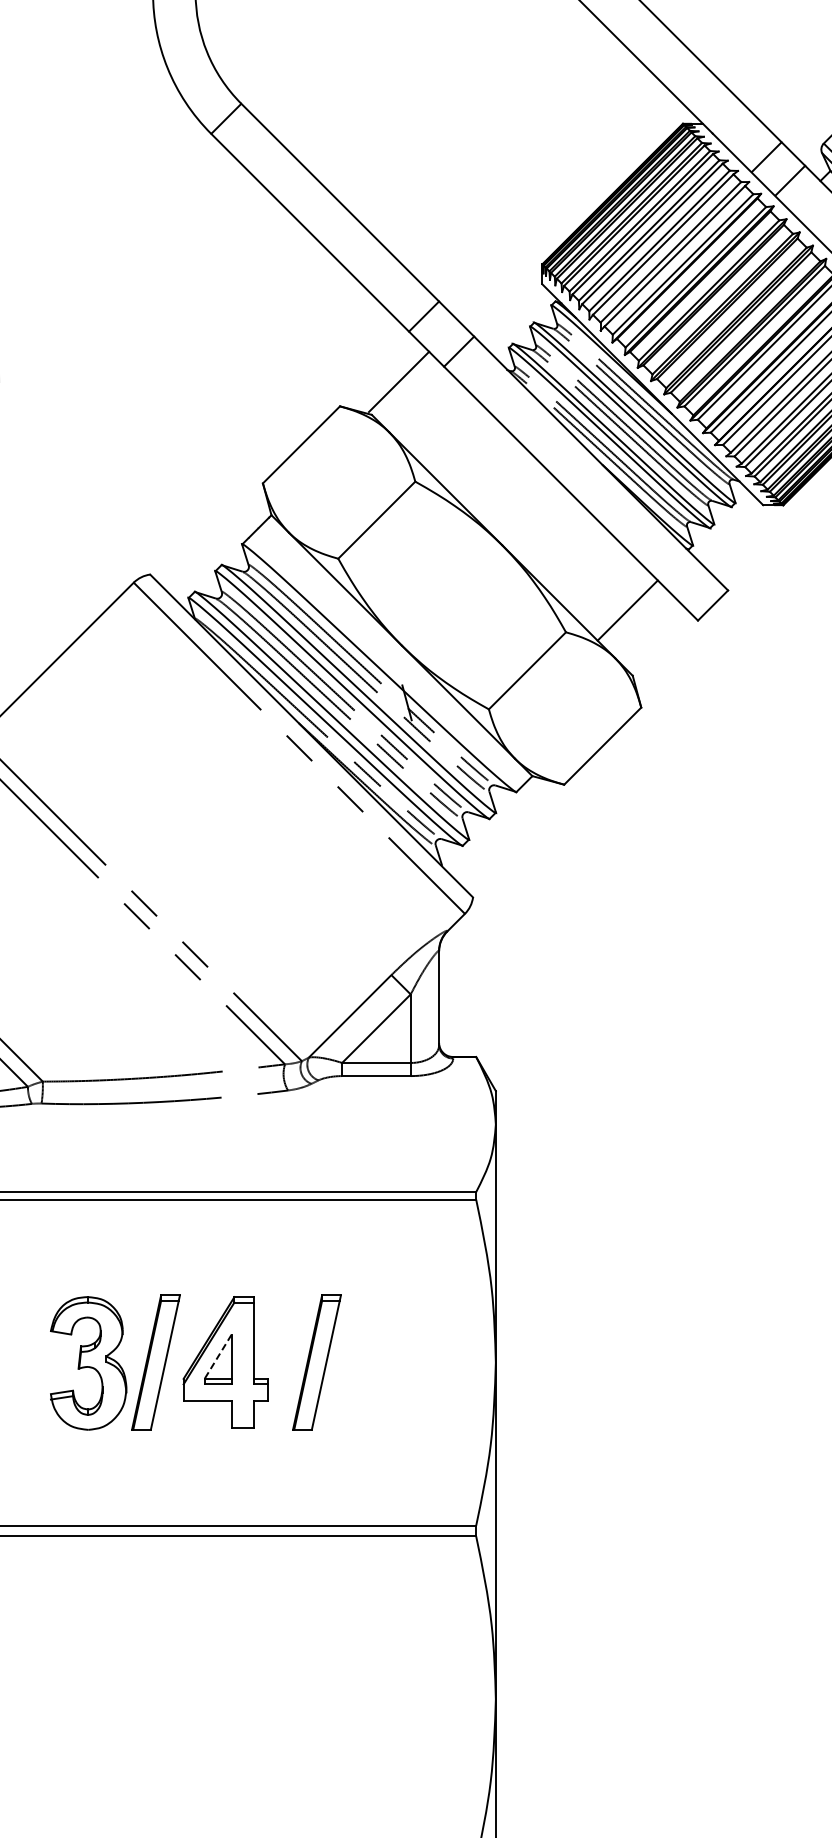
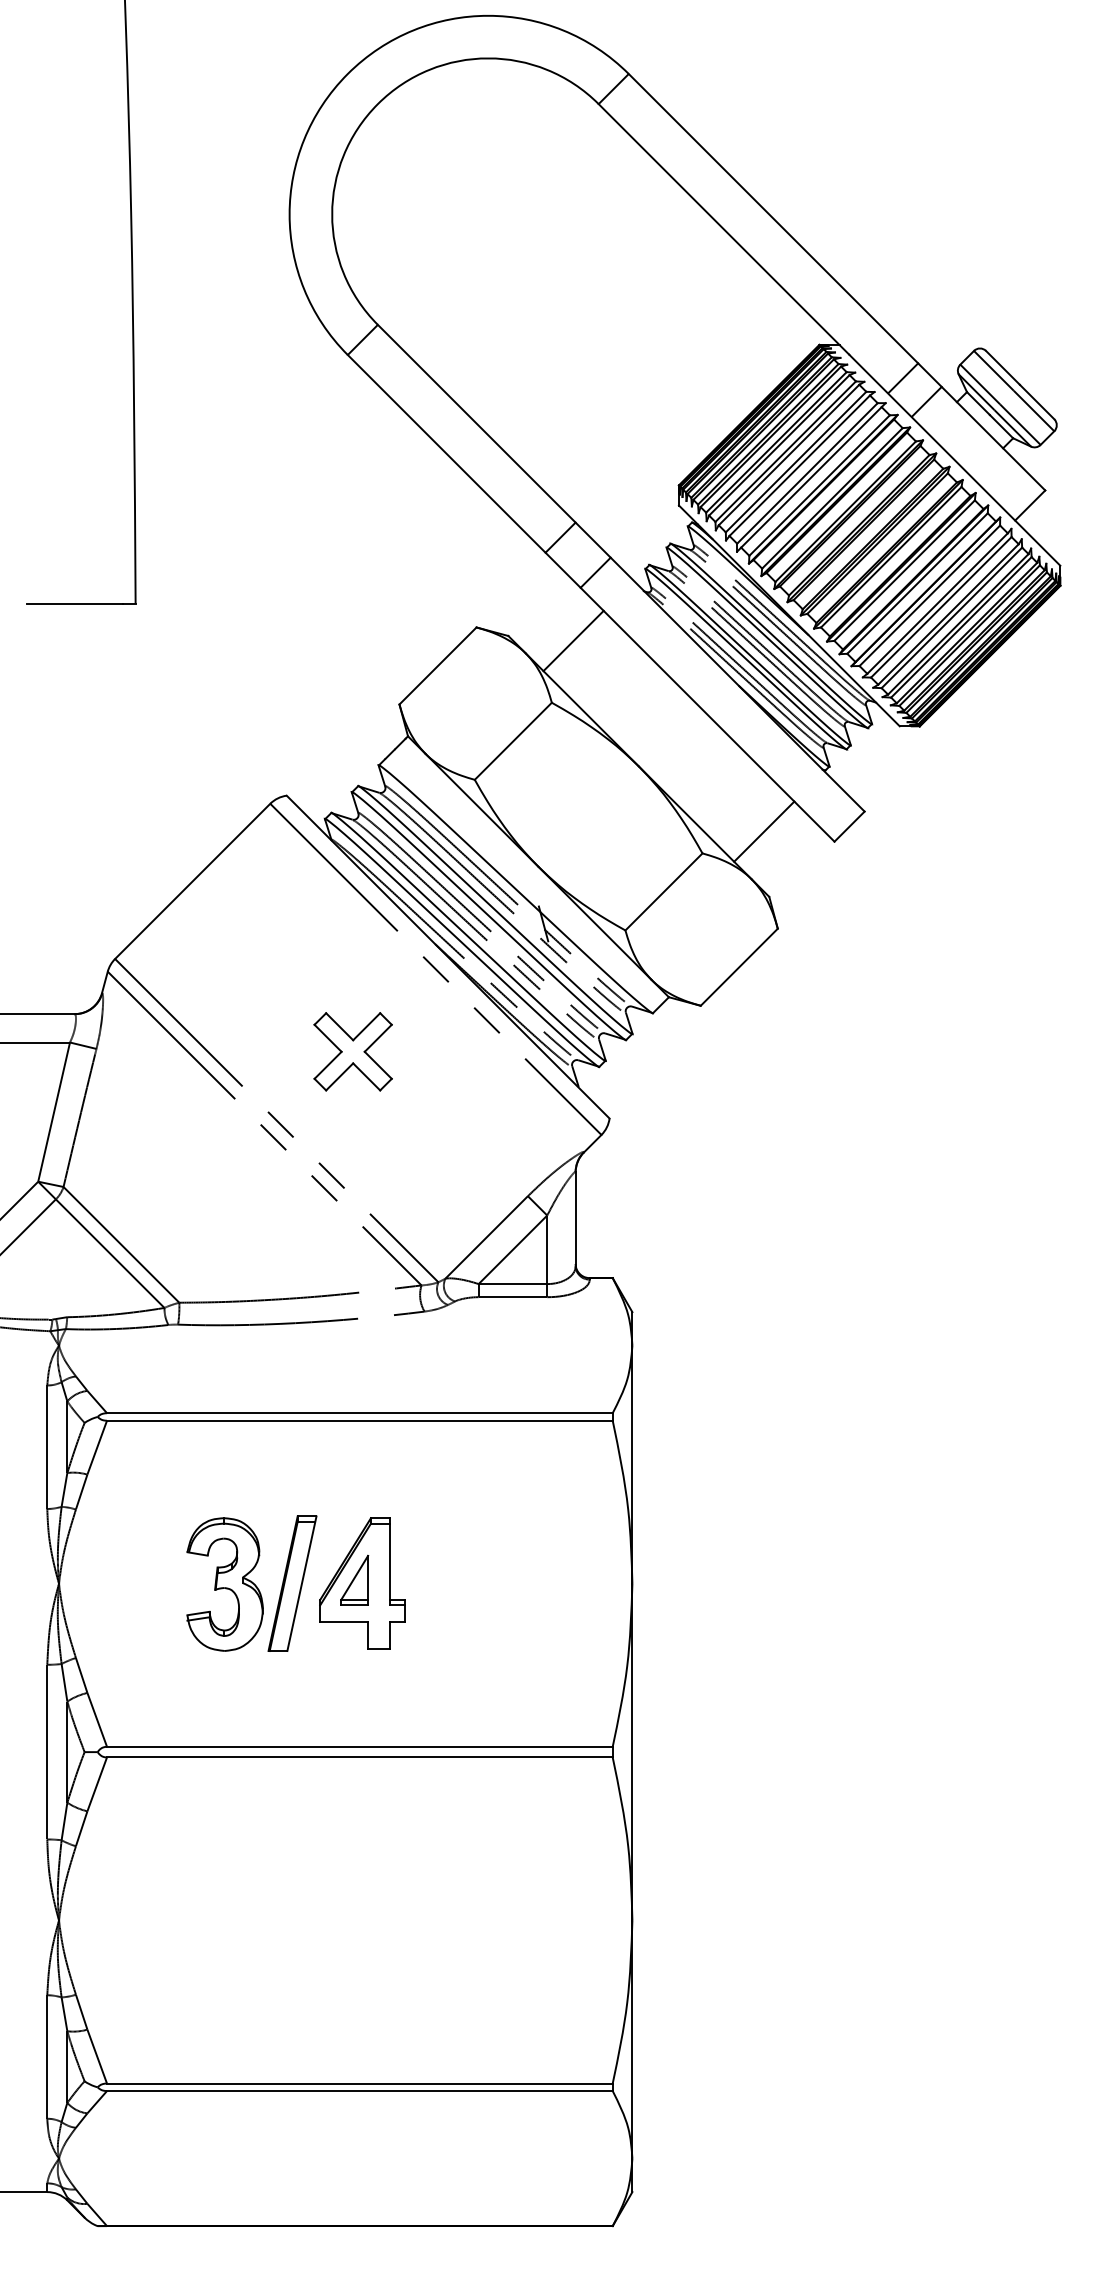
line: (398, 381) -> (573, 640), moved
part: (215, 830) -> (352, 1051), added
line: (217, 1356) -> (354, 1577), dashed -> solid
part: (316, 1362) -> (453, 1583), removed

